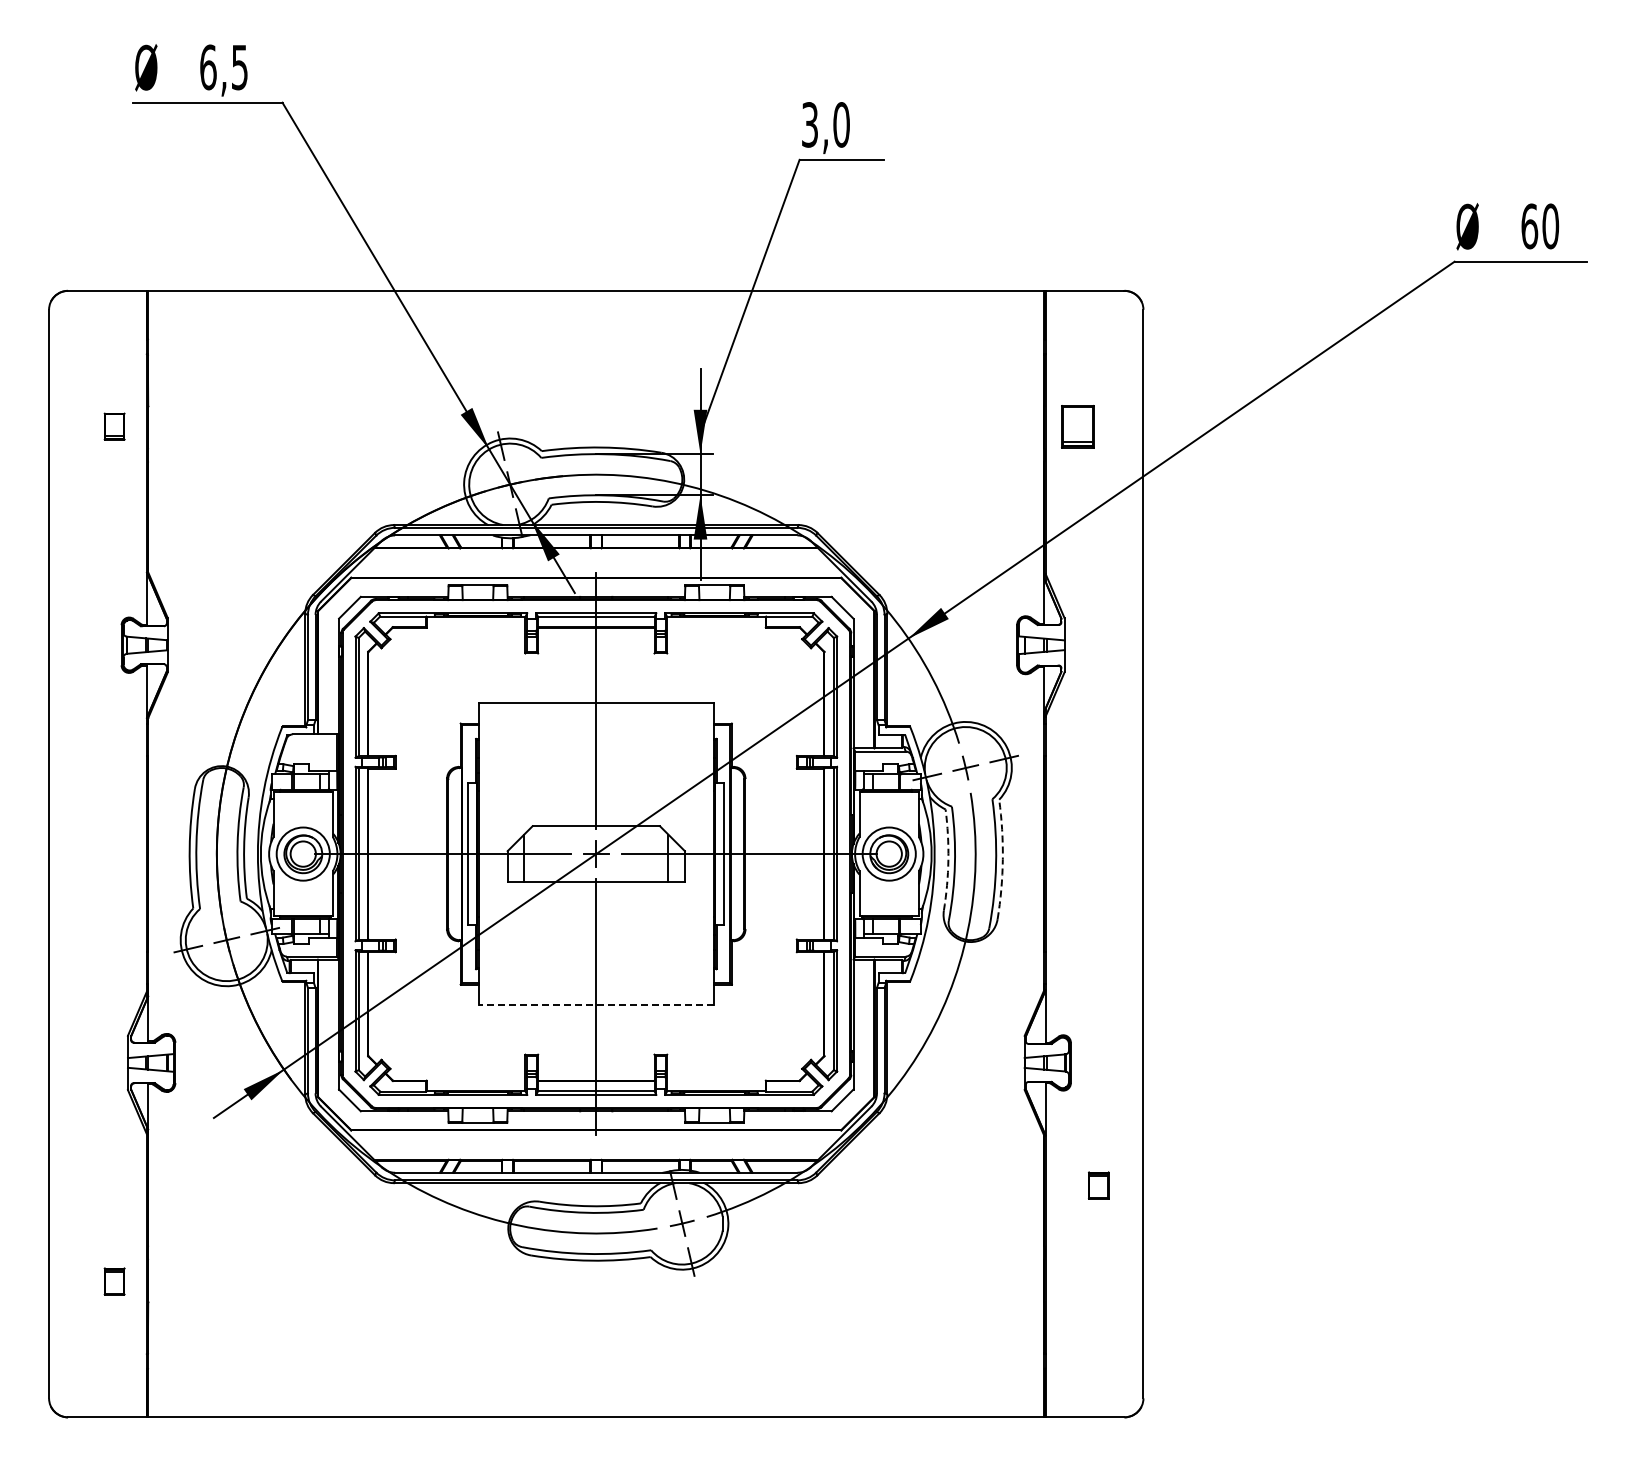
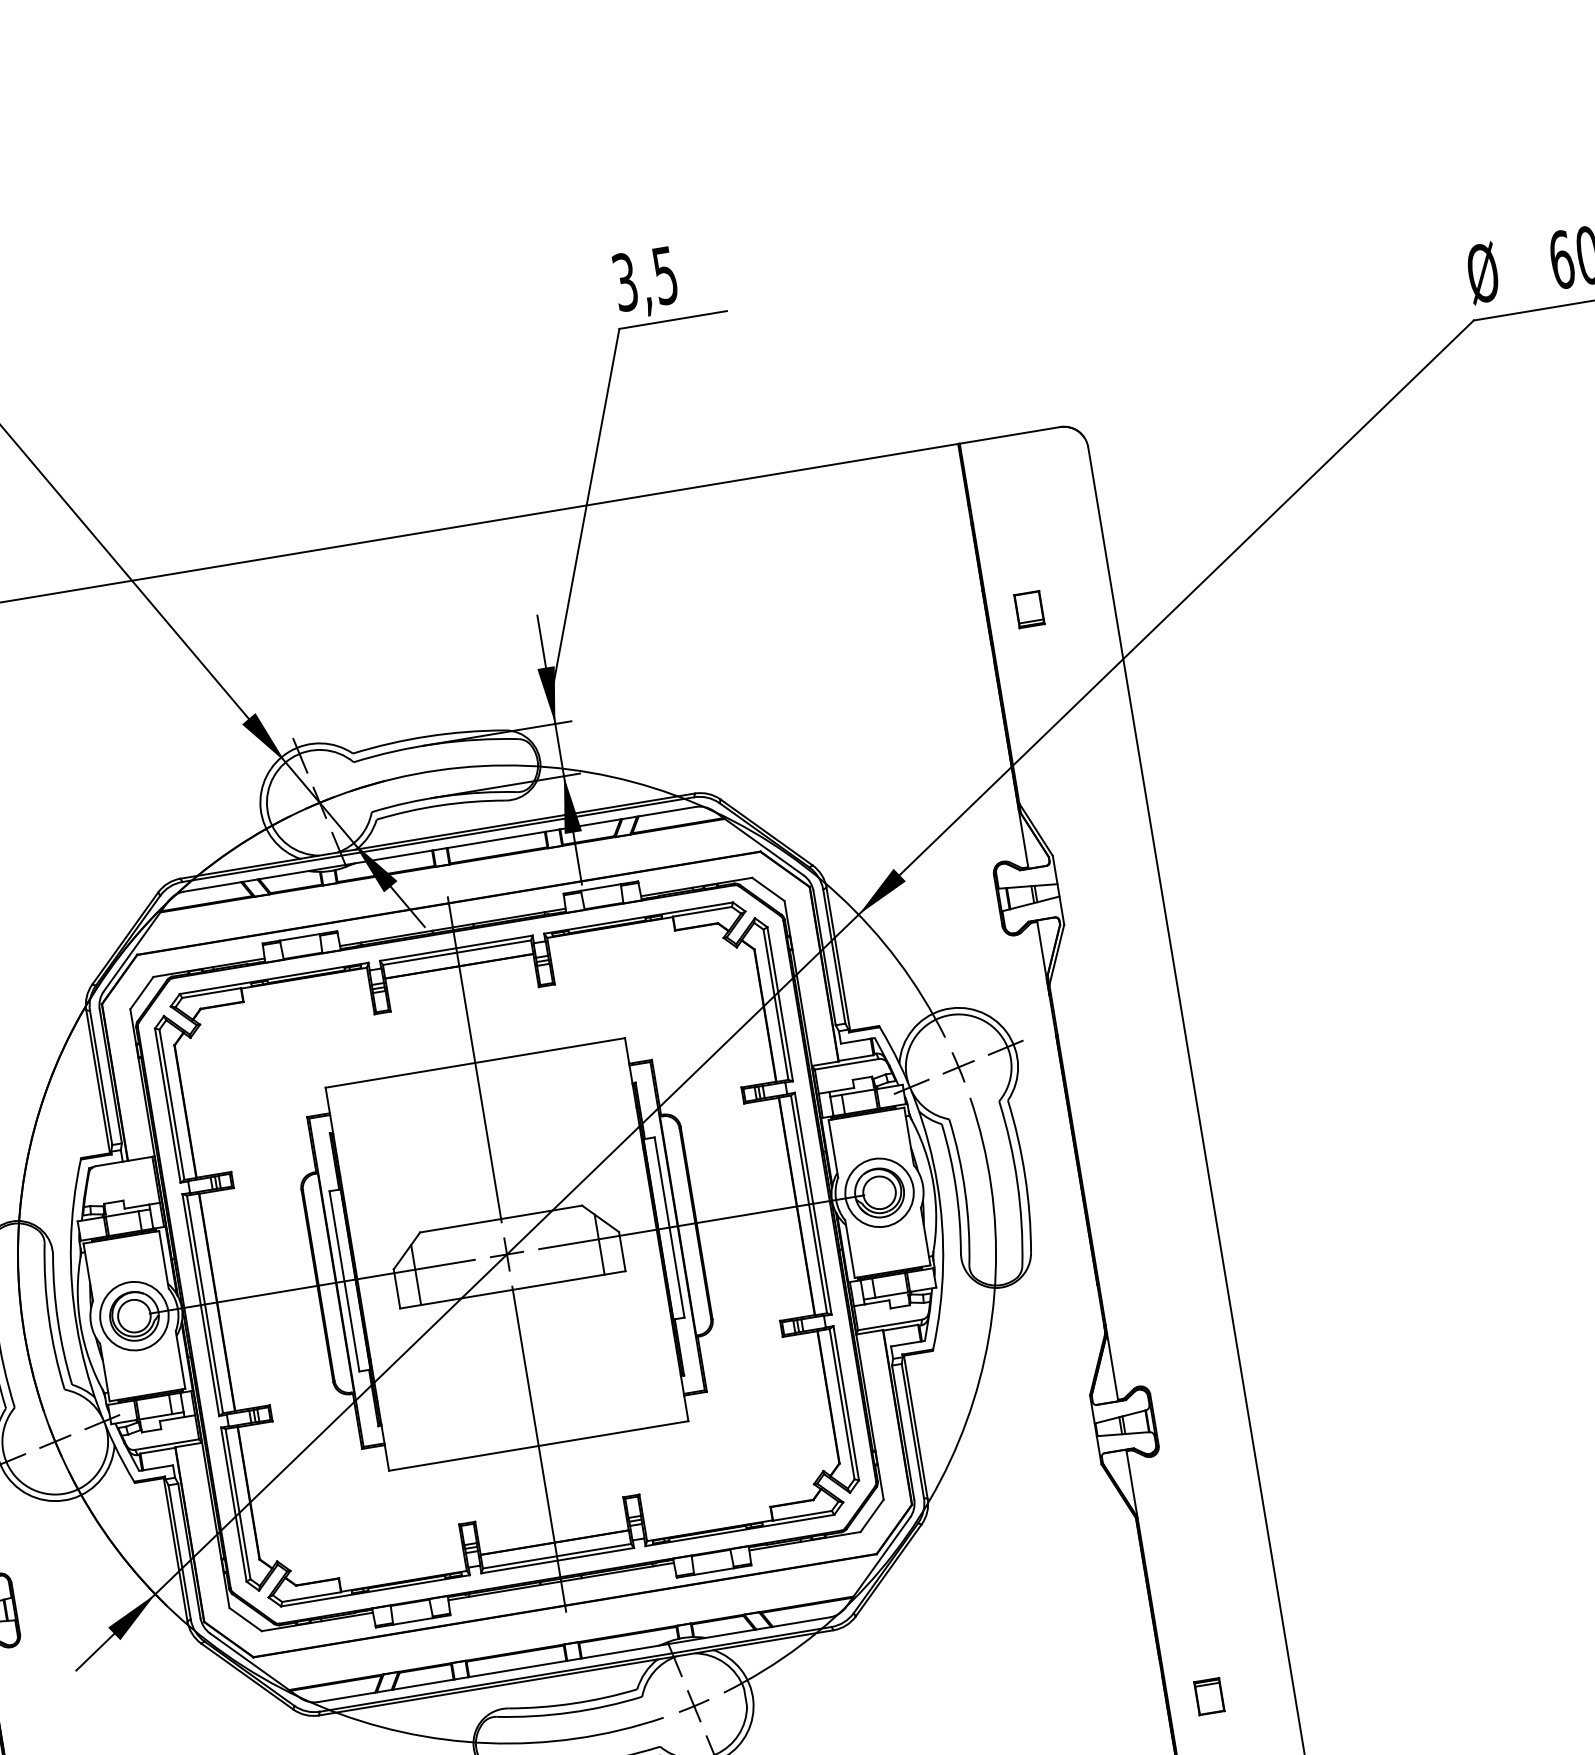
text: (841, 124) -> (665, 275), 3,0 -> 3,5
part: (1077, 426) -> (1028, 609), size x0.62
arc: (1002, 859) -> (1024, 1175), dashed -> solid
arc: (948, 860) -> (956, 1188), dashed -> solid
line: (596, 1004) -> (538, 1445), dashed -> solid
part: (1098, 1185) -> (1208, 1696), moved

